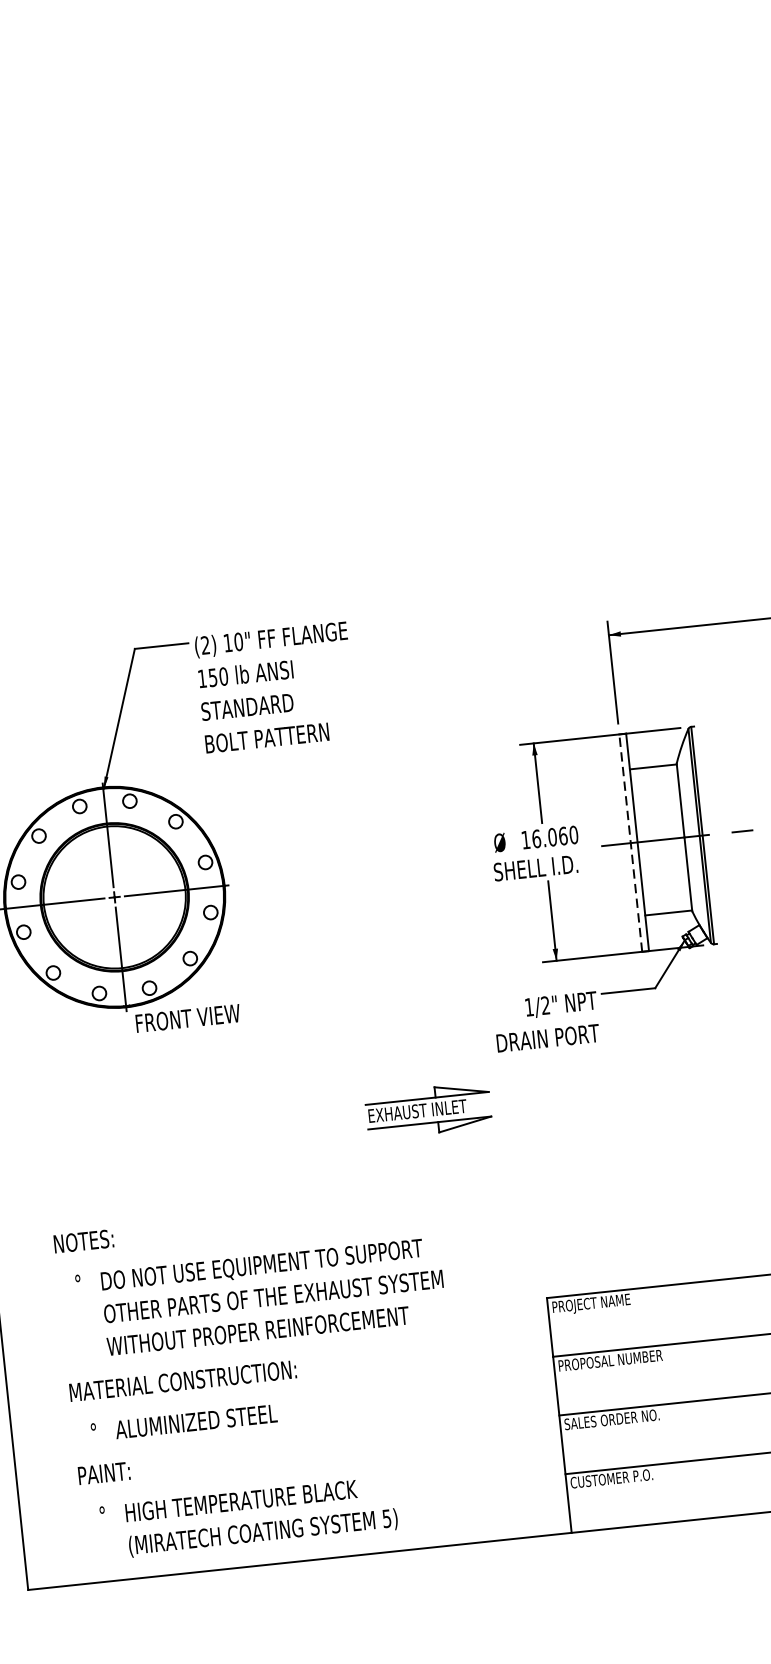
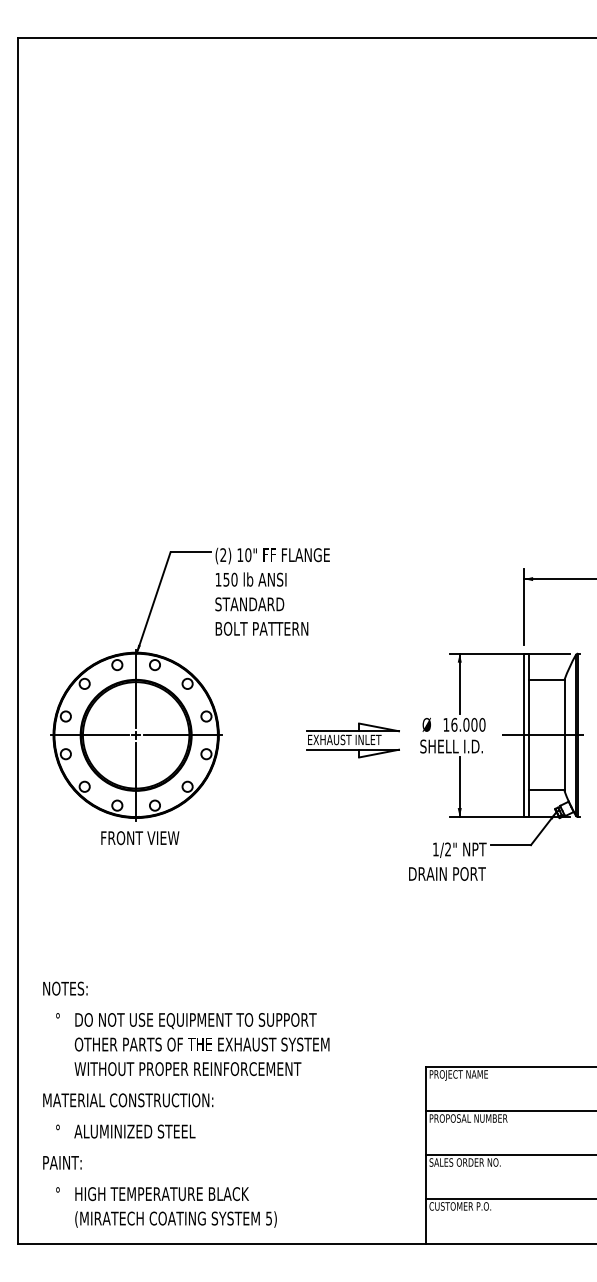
text: (563, 835) -> (474, 724), 16.060 -> 16.000
line: (631, 843) -> (524, 735), dashed -> solid
text: (188, 1018) -> (140, 838), moved
part: (428, 1110) -> (352, 740), moved
text: (261, 1378) -> (186, 1104), moved

